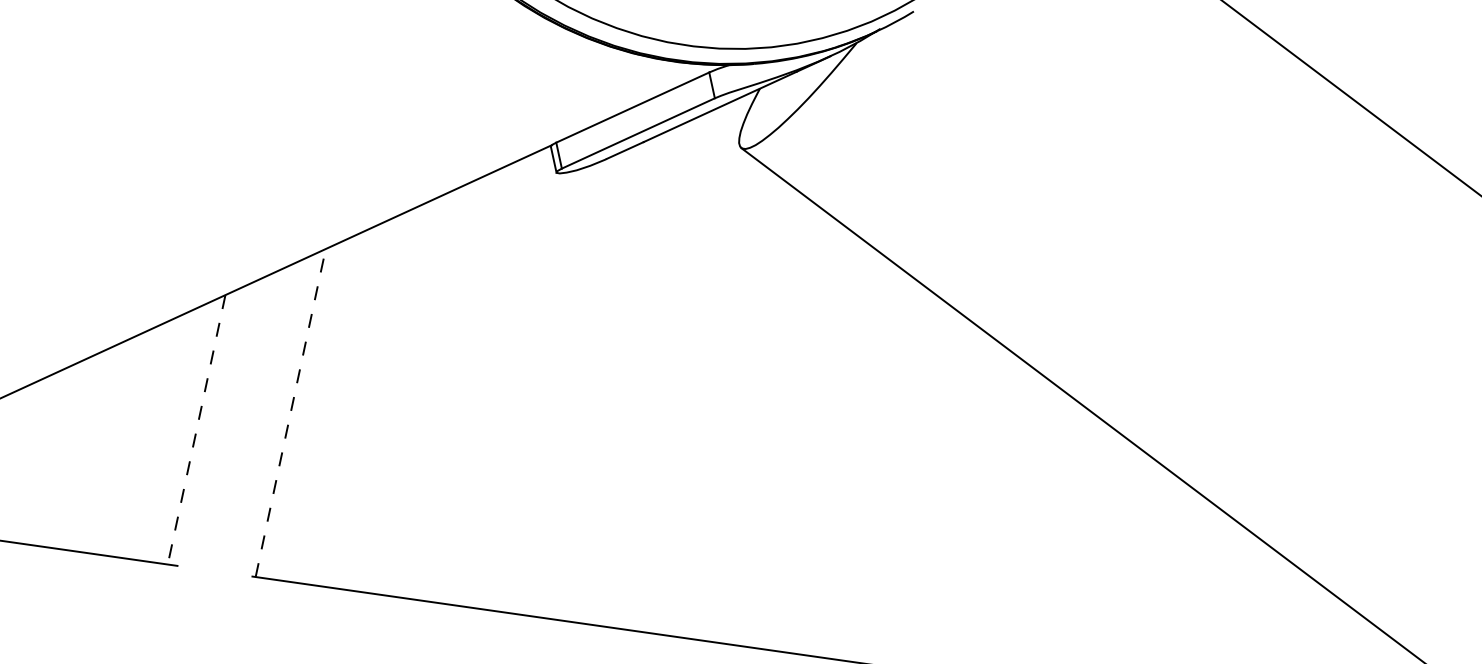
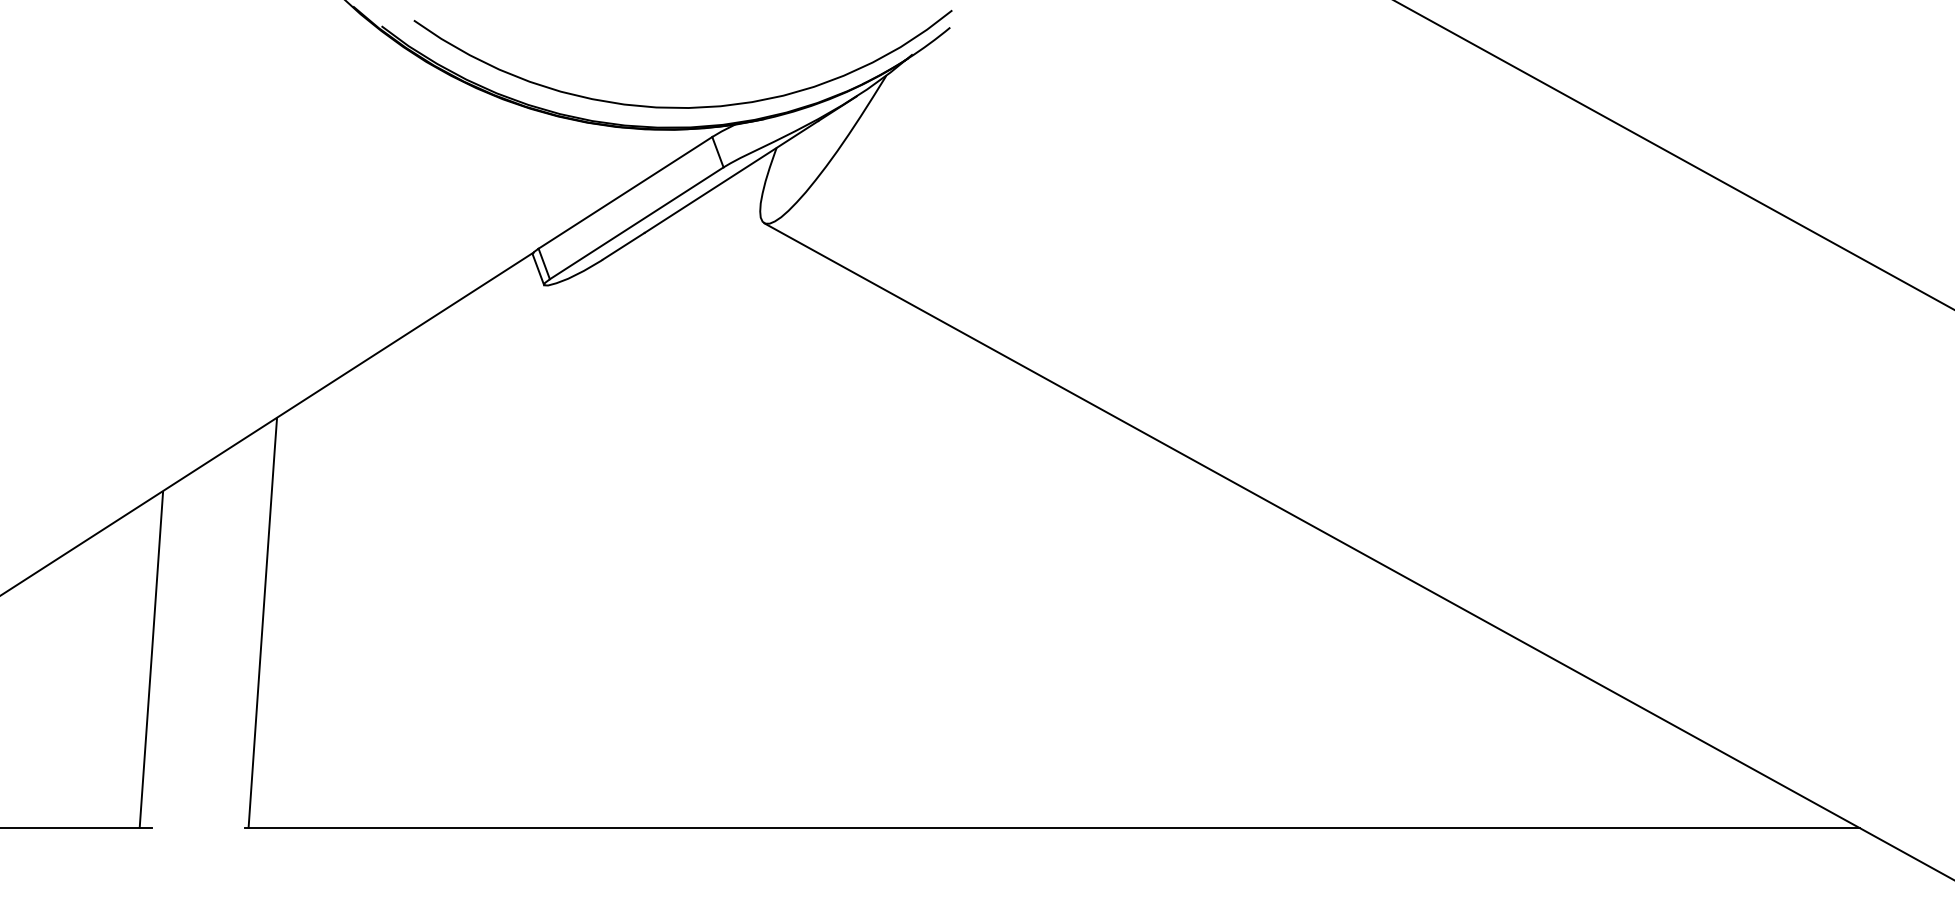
line: (290, 412) -> (262, 622), dashed -> solid
line: (196, 429) -> (151, 659), dashed -> solid

